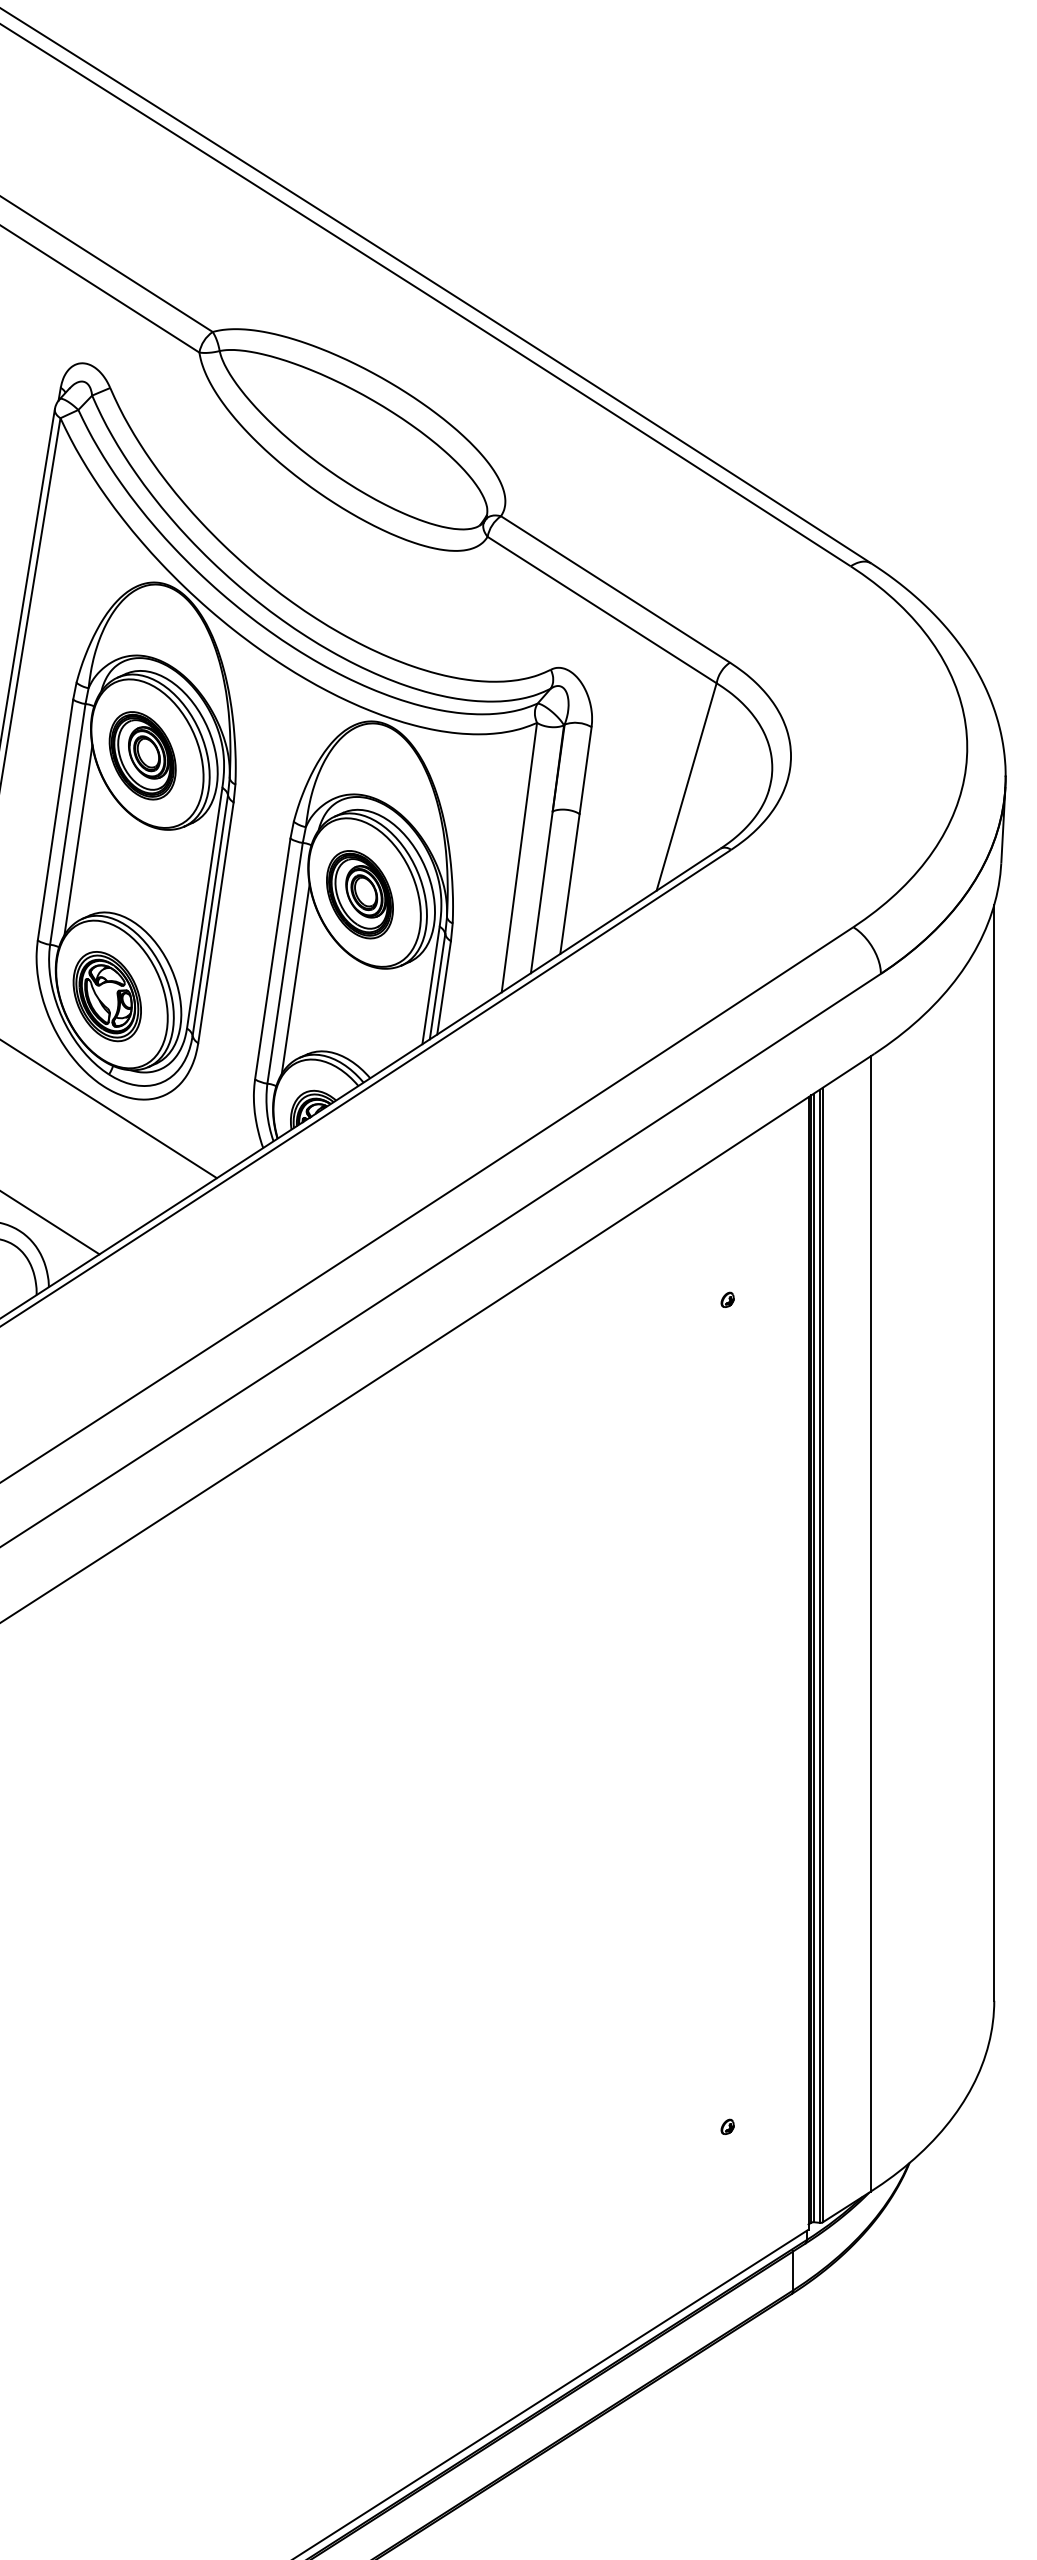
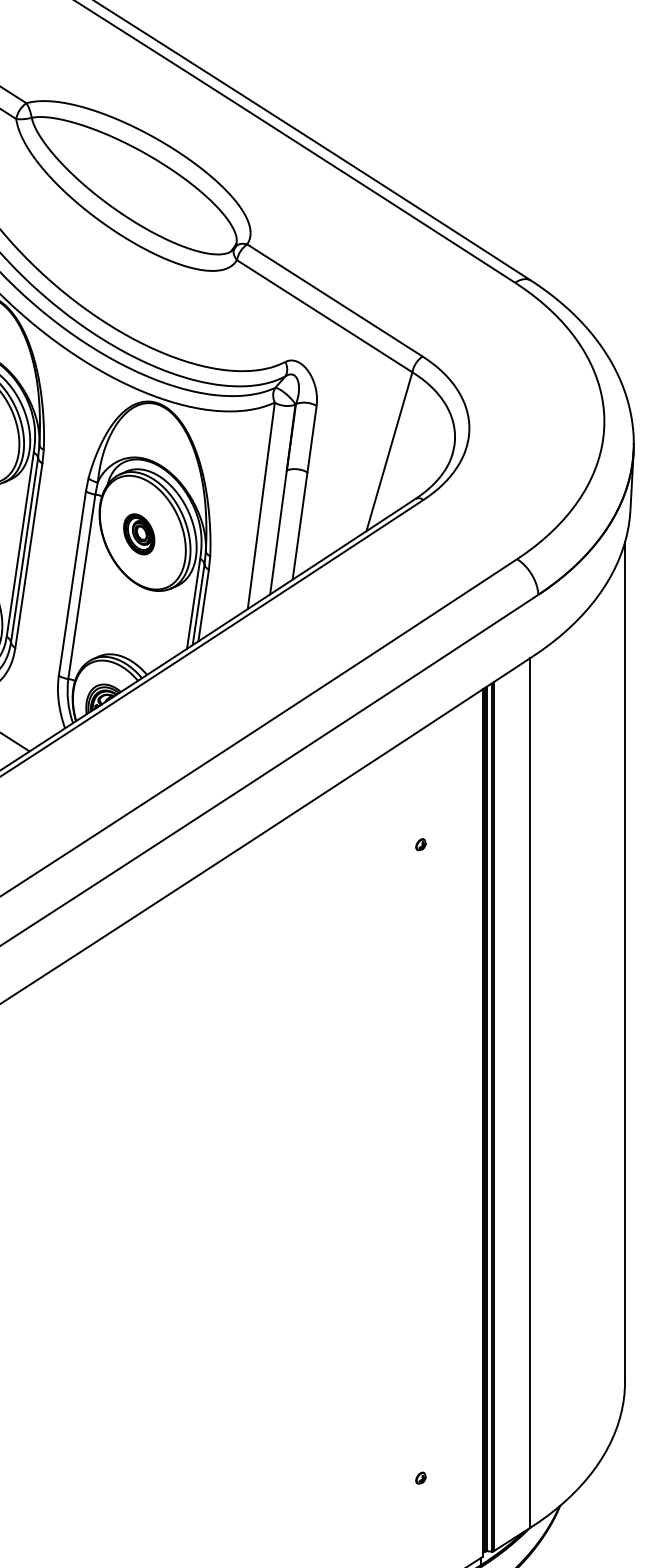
part: (359, 894) -> (138, 534), size x0.6
line: (295, 979) -> (89, 599), removed

